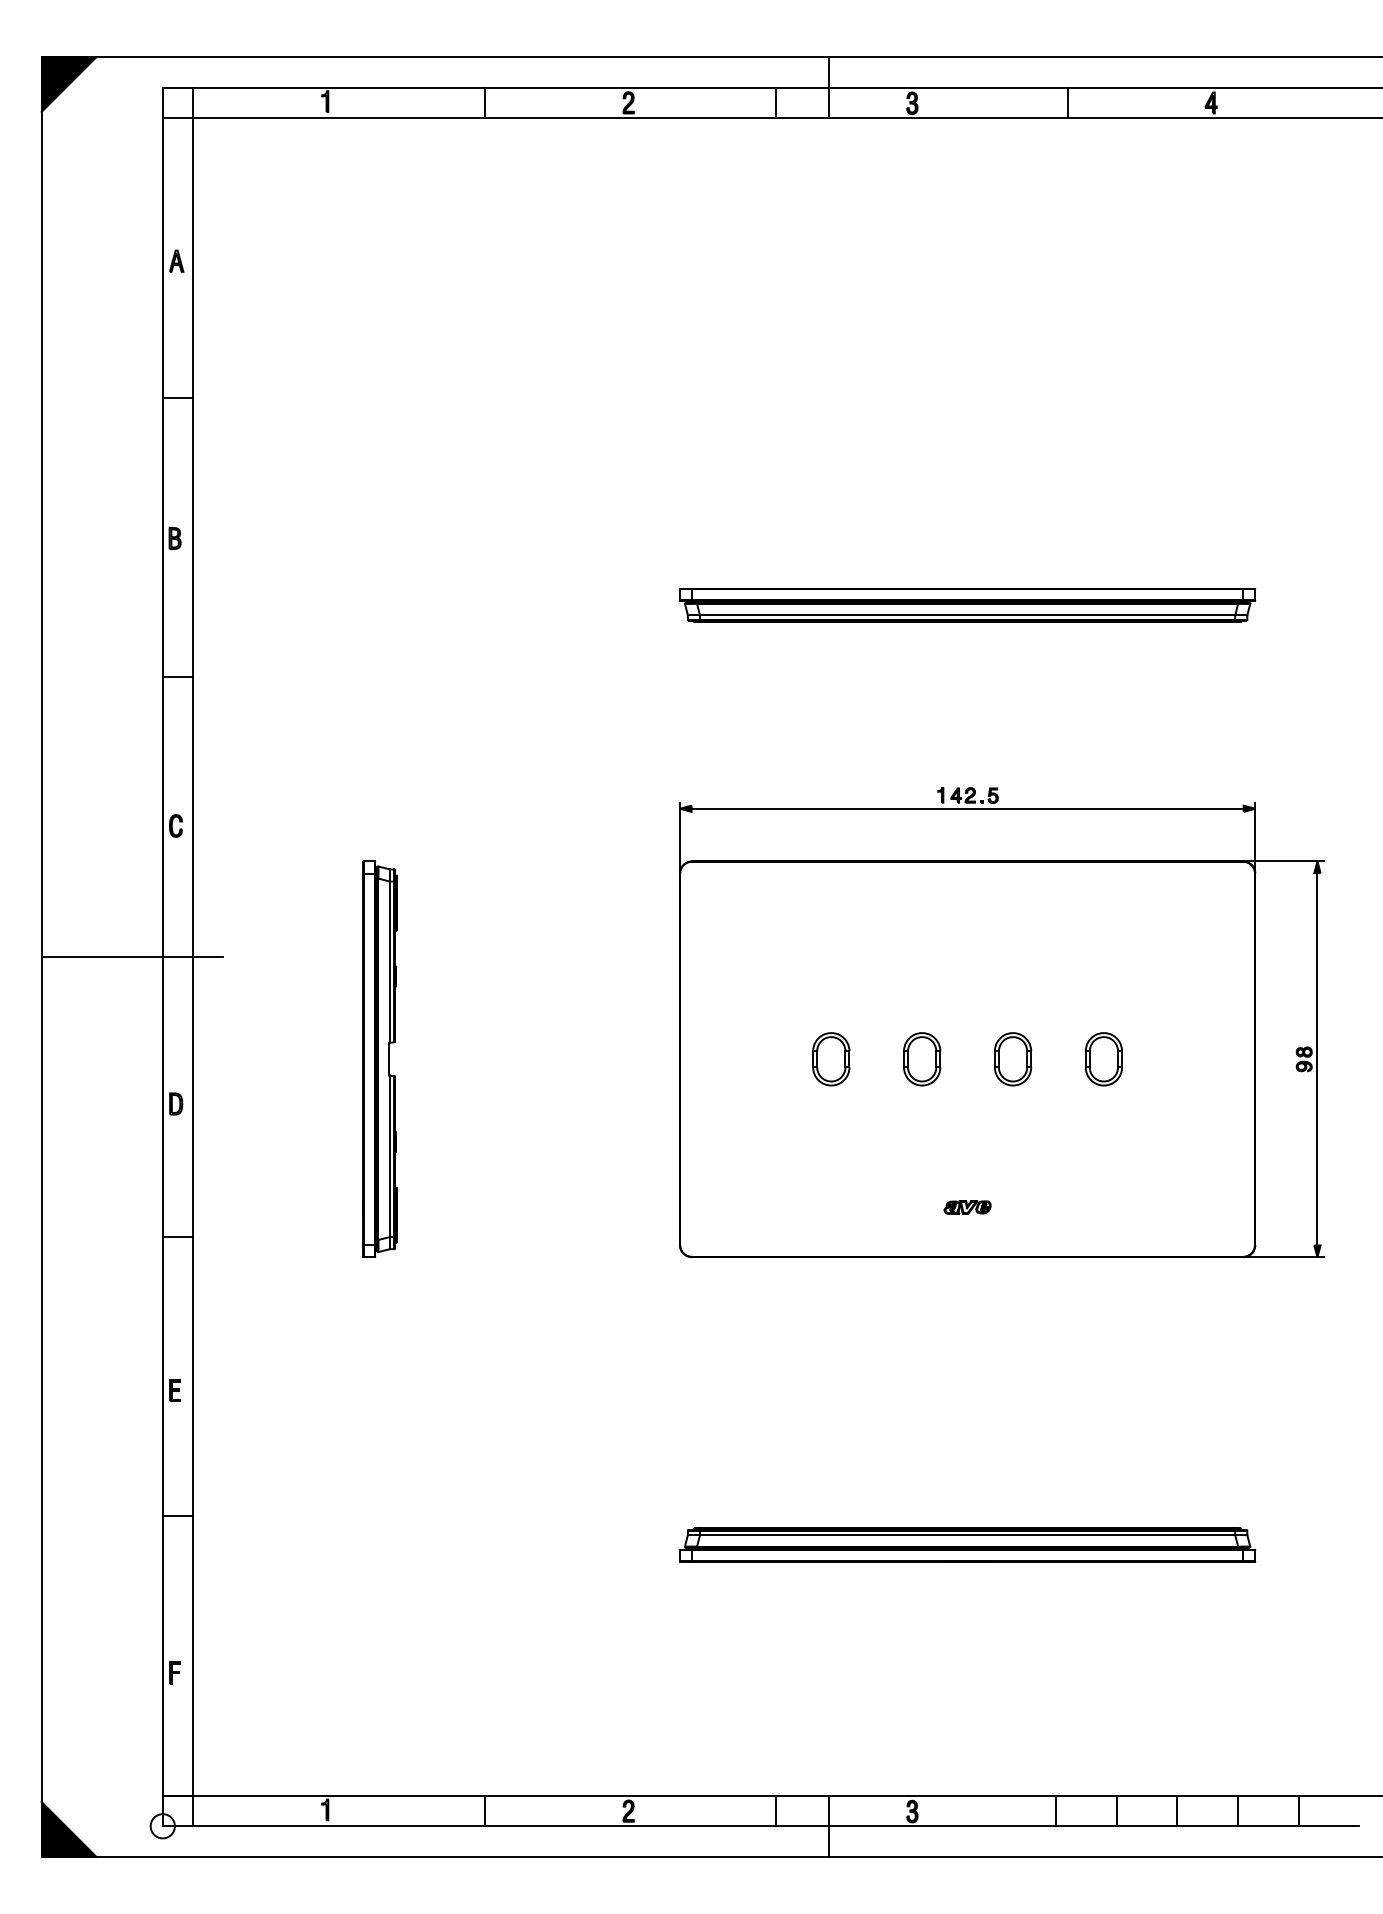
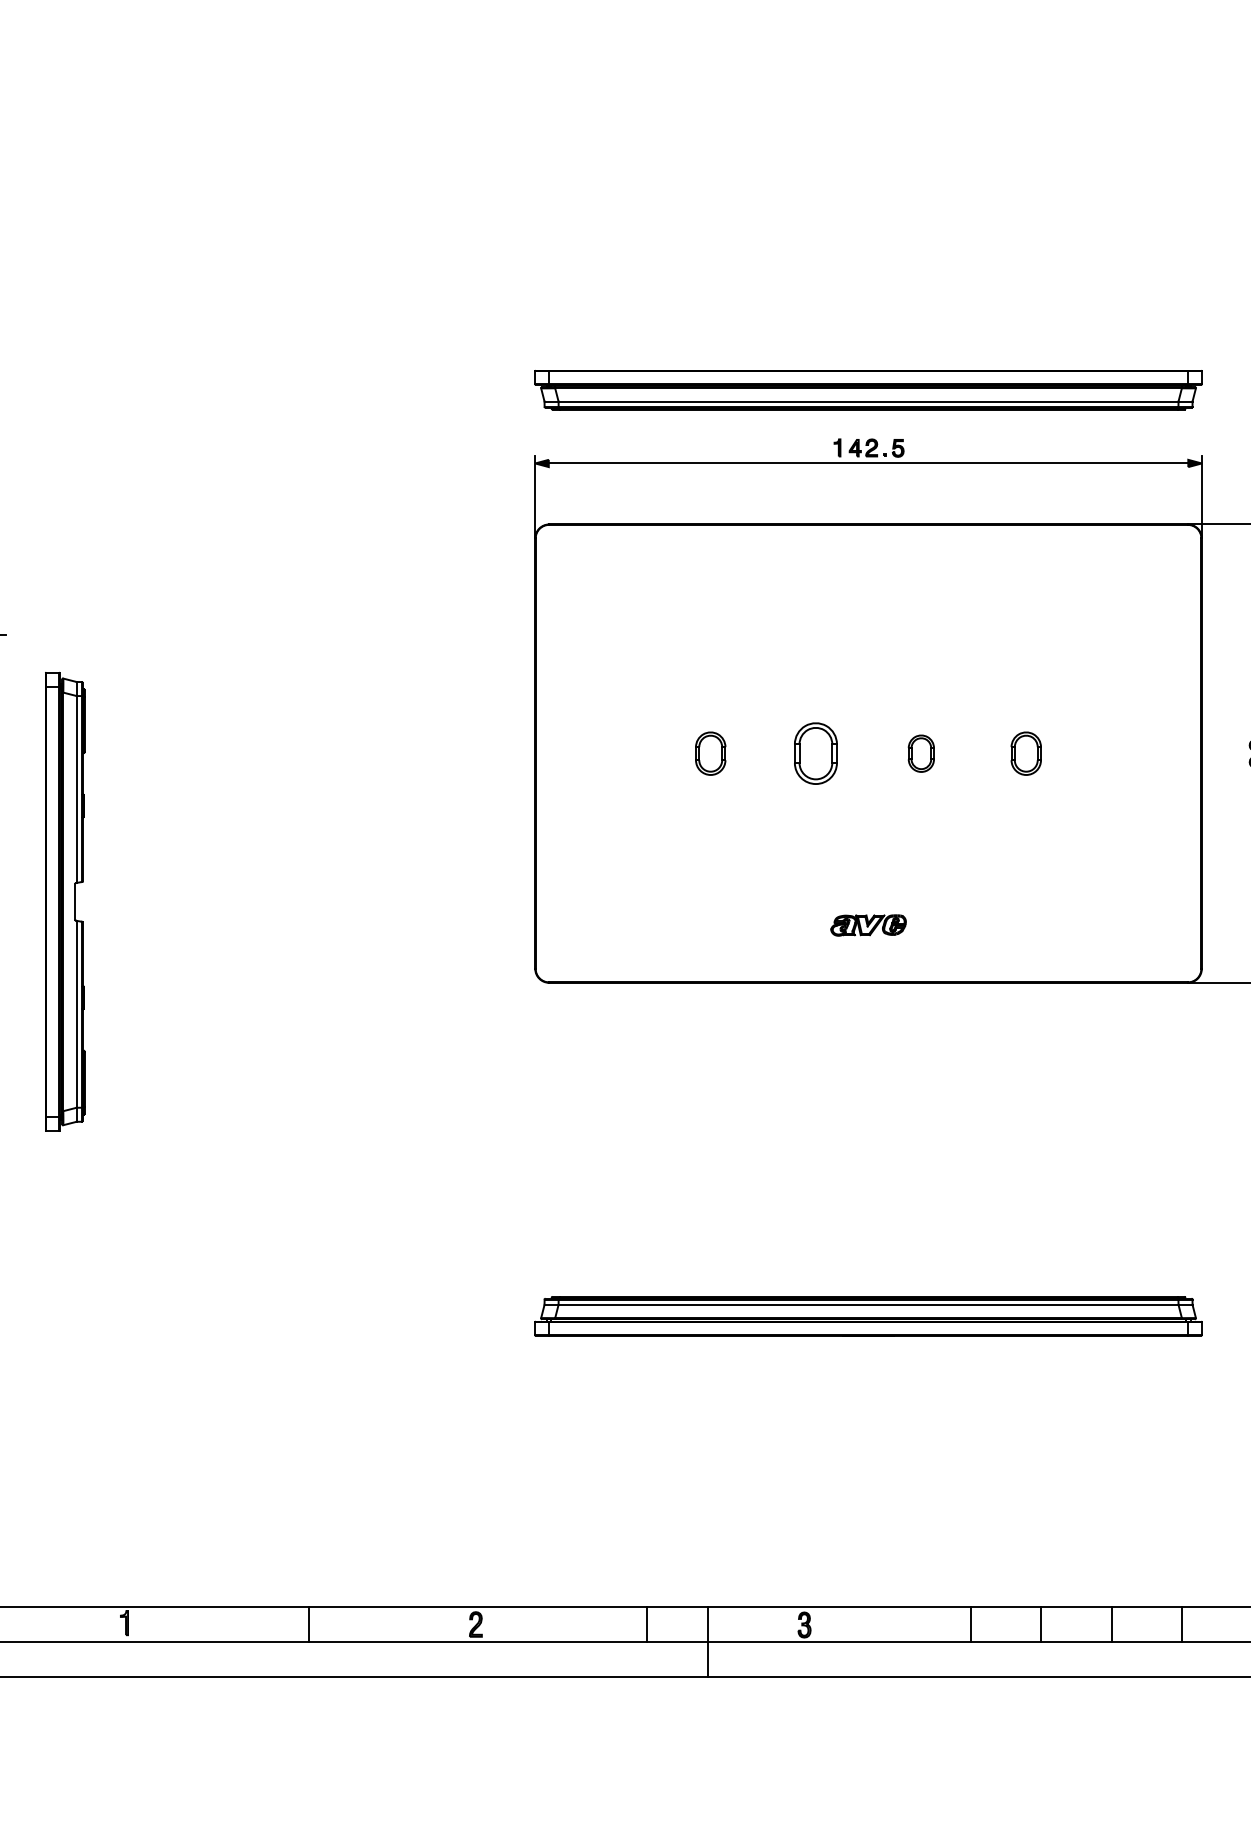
part: (967, 605) -> (868, 390), moved
part: (379, 1058) -> (64, 900), moved
part: (831, 1059) -> (710, 753), size x0.7
part: (1013, 1059) -> (921, 753), size x0.6
part: (1103, 1059) -> (1025, 753), size x0.7
part: (967, 1207) -> (868, 925), size x1.4

